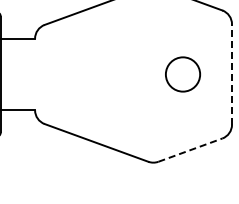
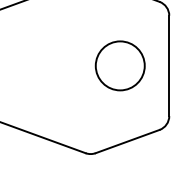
circle: (182, 74) -> (119, 65), size x1.43
line: (232, 74) -> (169, 65), dashed -> solid
line: (190, 149) -> (127, 140), dashed -> solid

